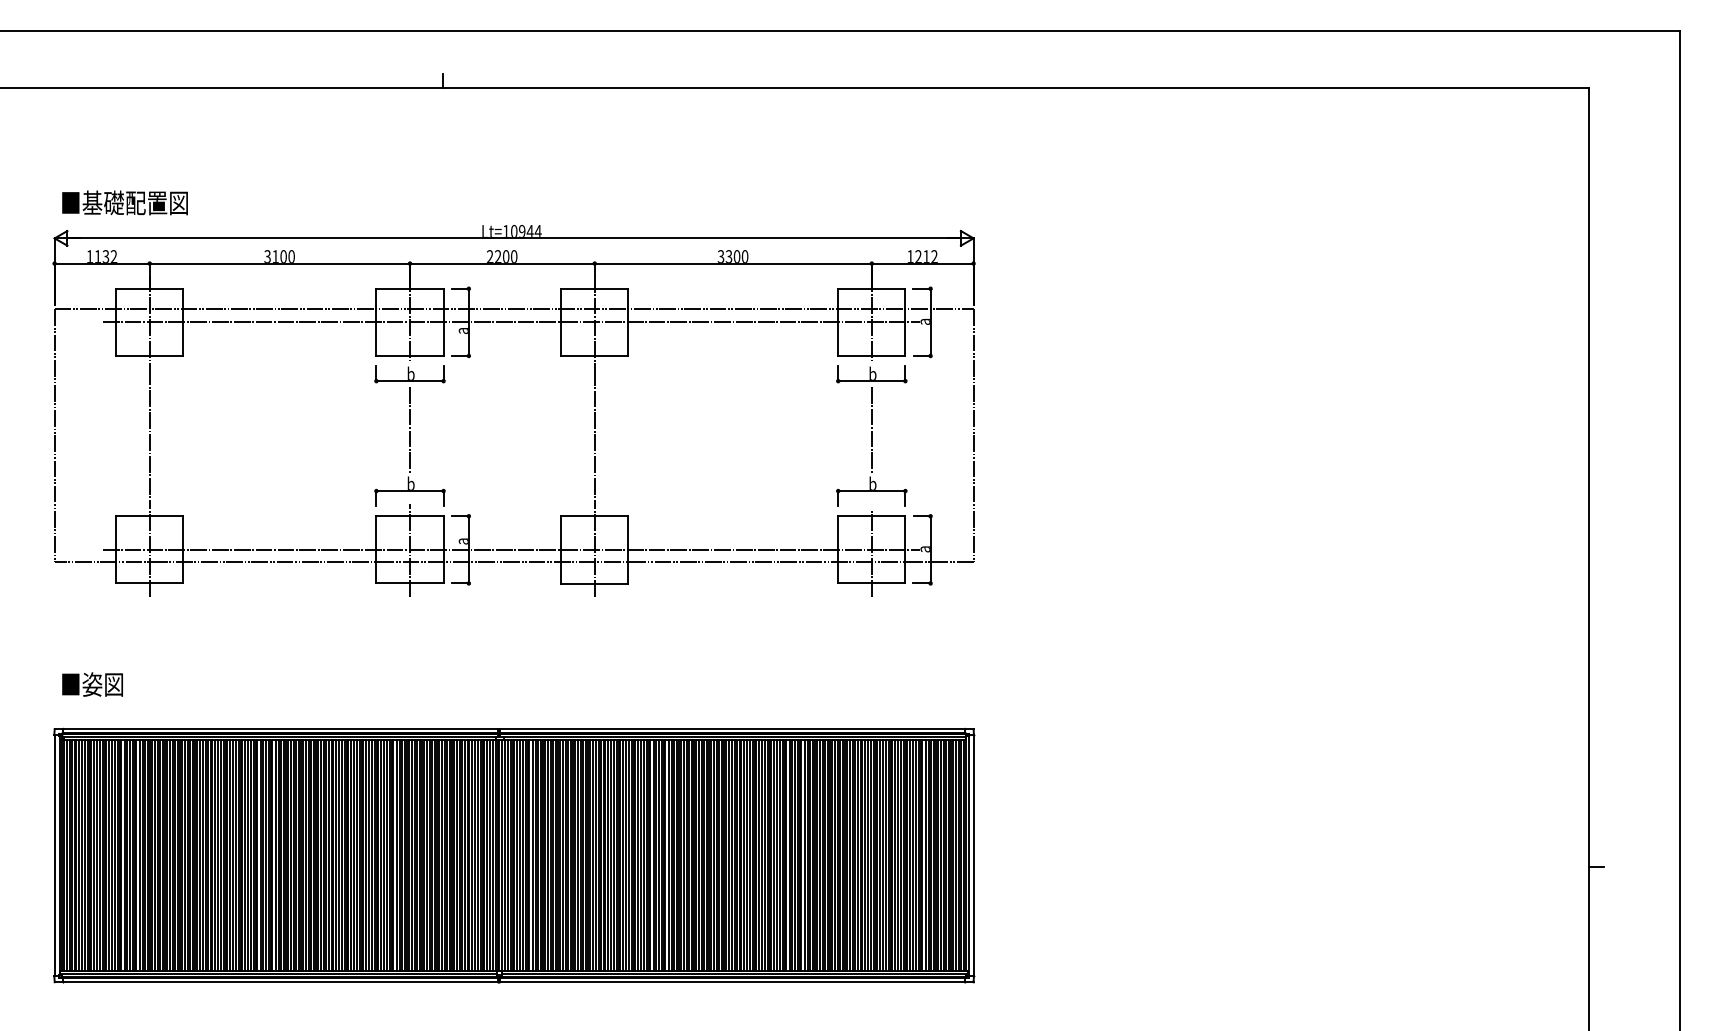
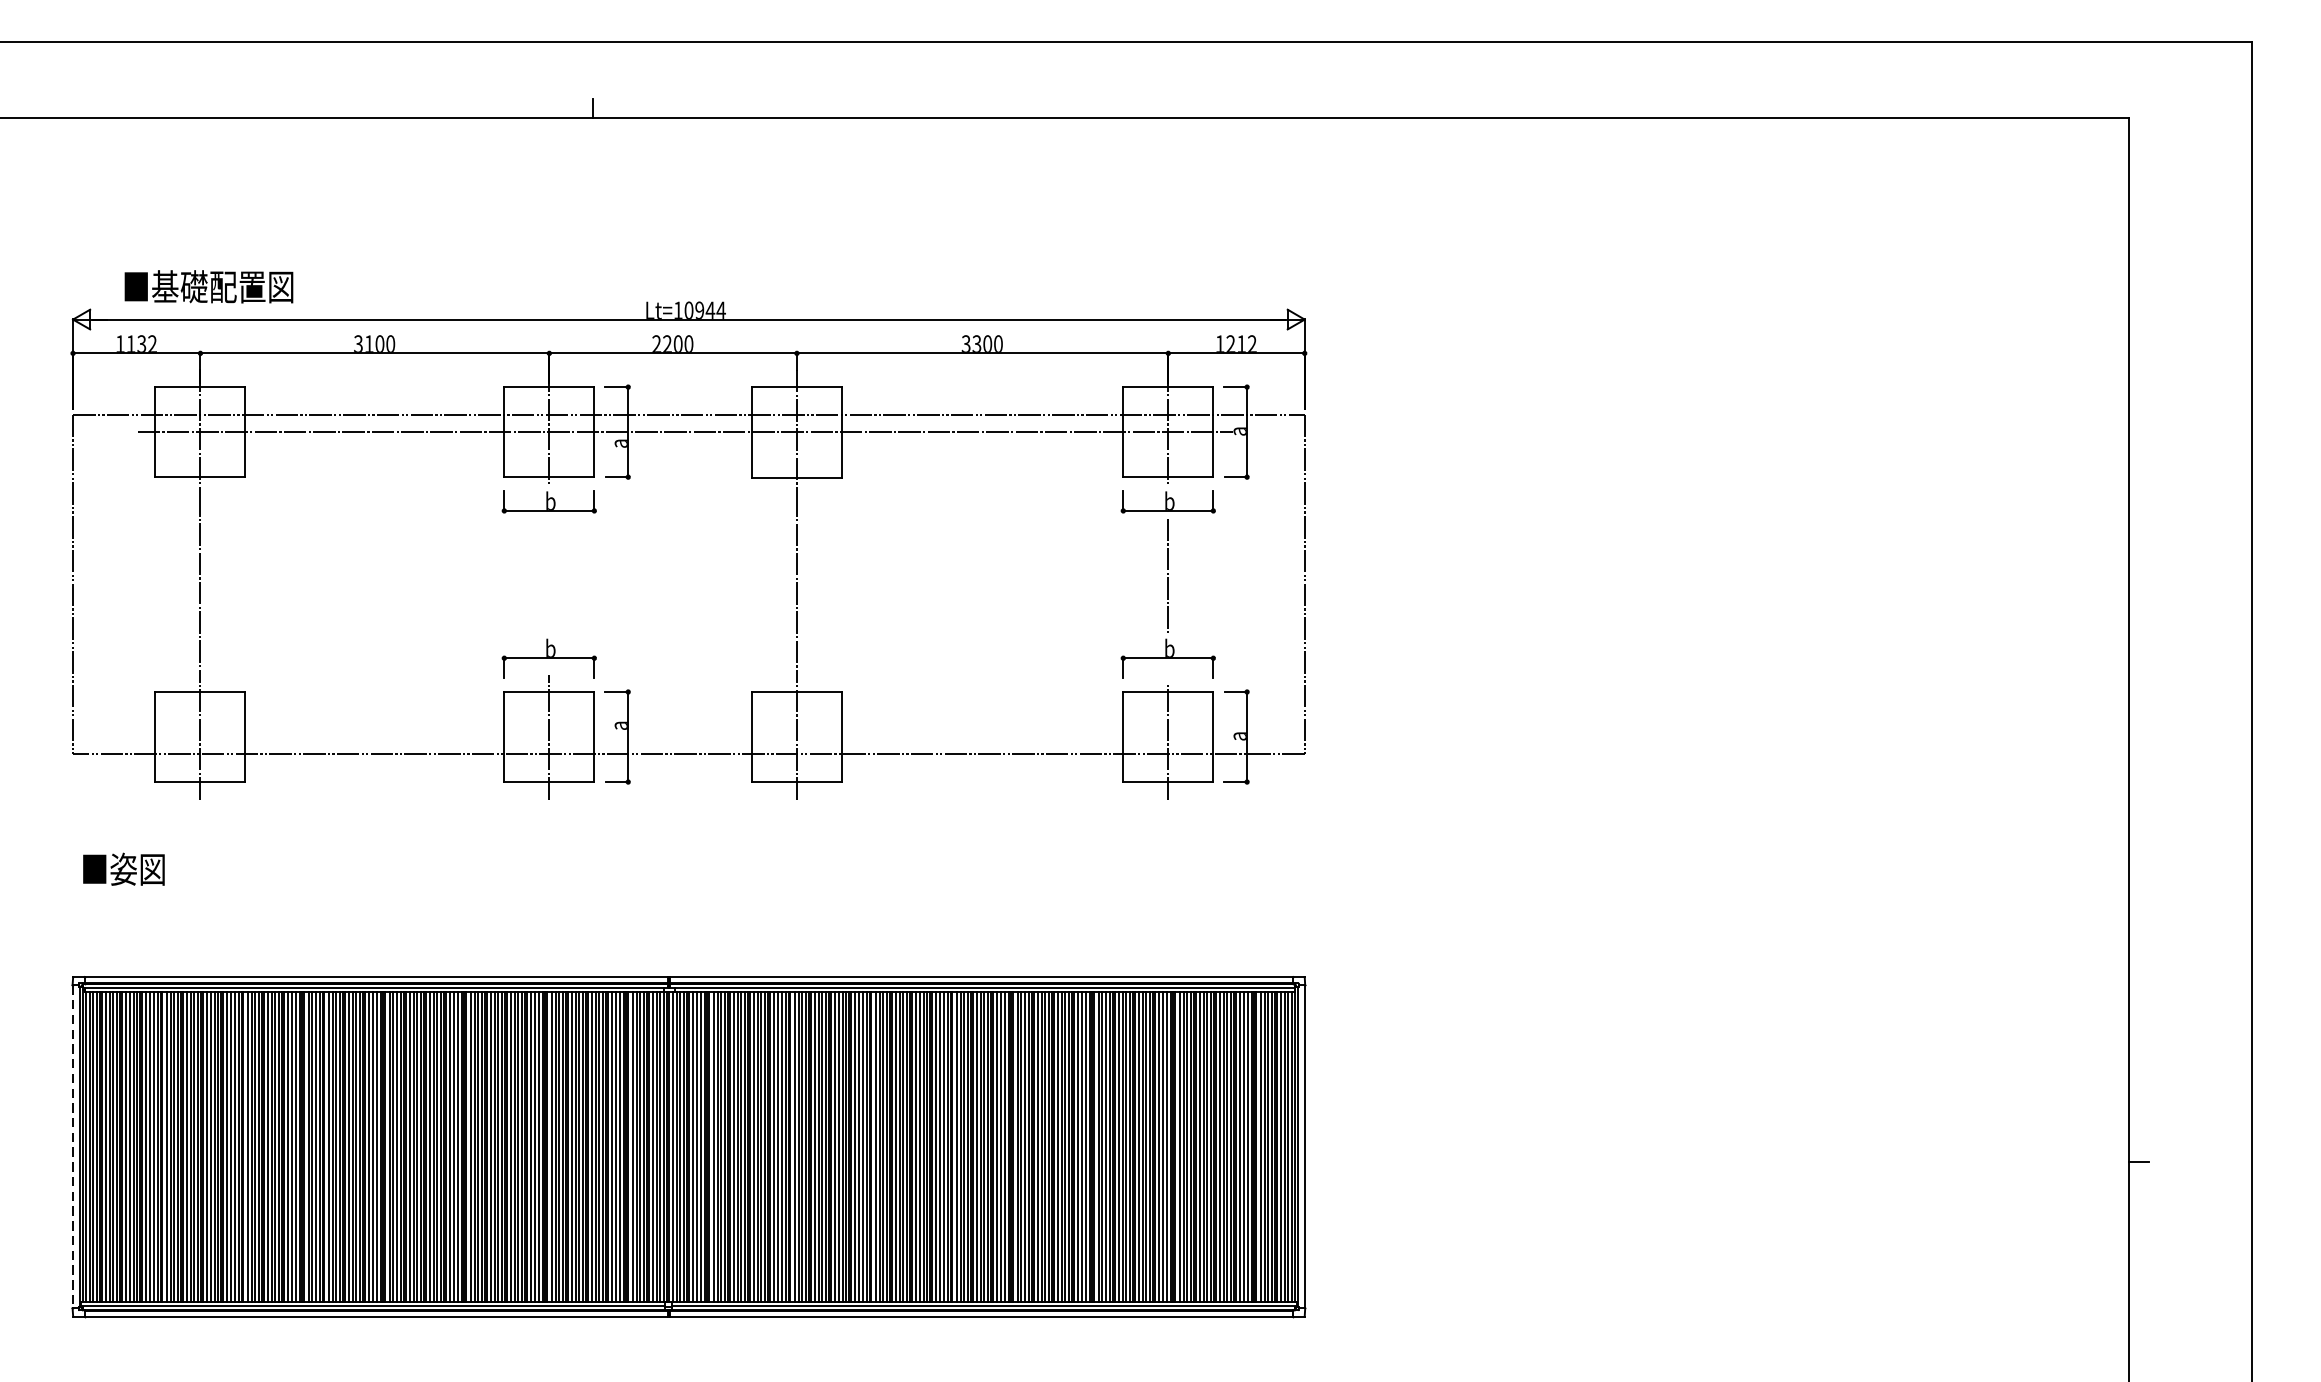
text: (124, 202) -> (208, 286), moved
line: (410, 430) -> (549, 577), removed
line: (511, 549) -> (685, 736), removed
text: (92, 684) -> (123, 869), moved
line: (54, 856) -> (72, 1148), solid -> dashed

